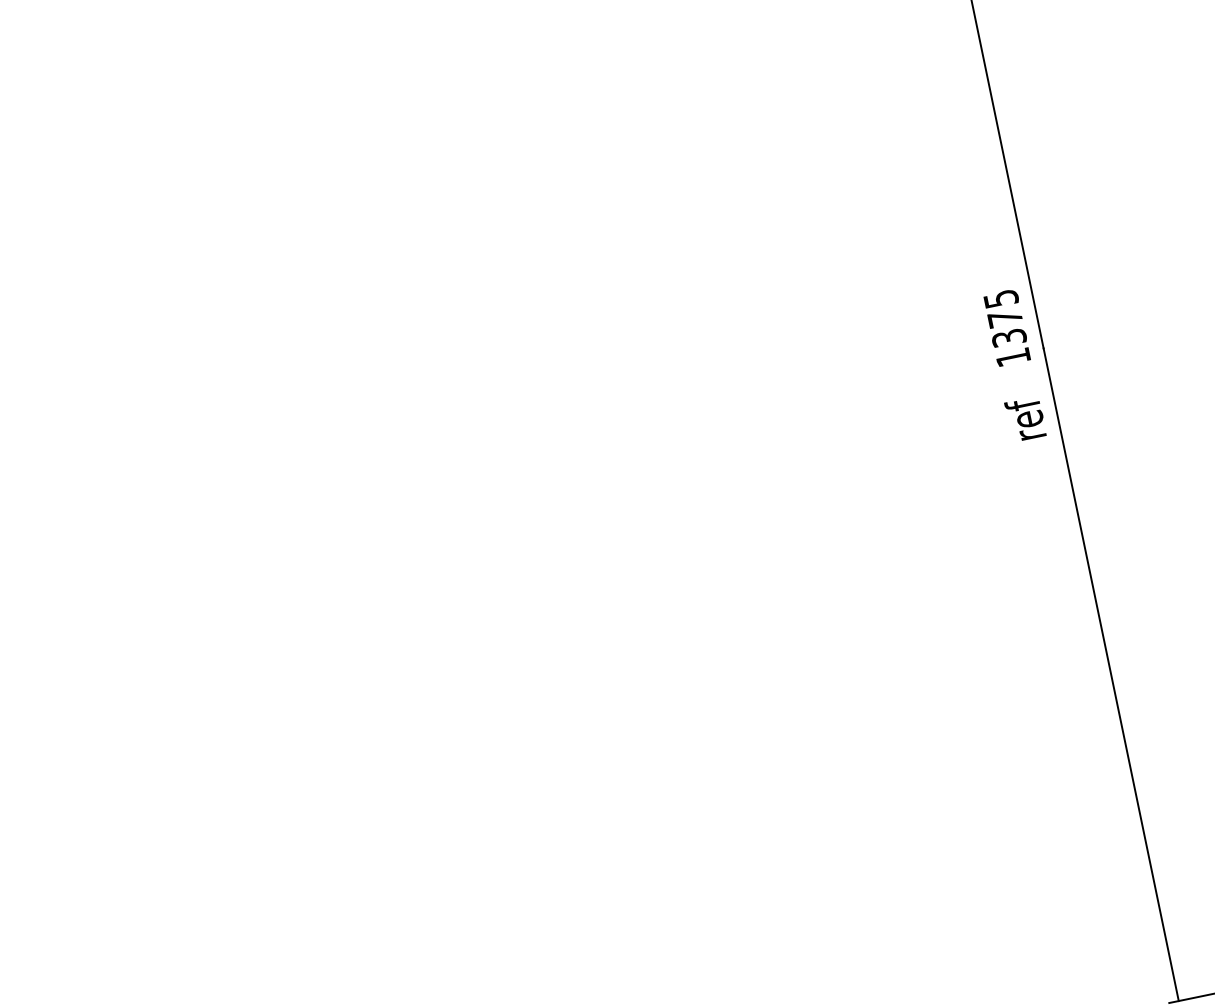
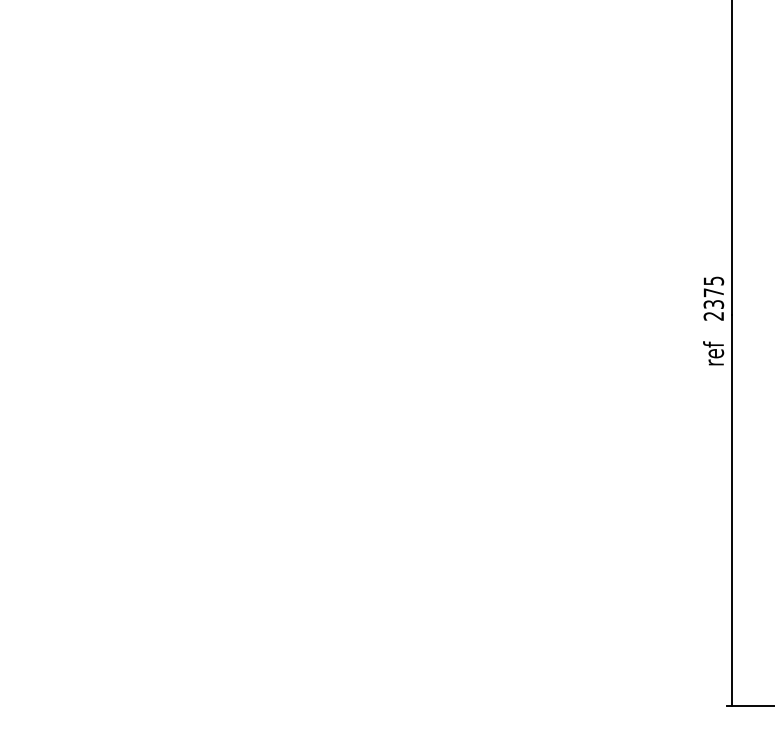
text: (1012, 358) -> (713, 316), 1375 -> 2375

